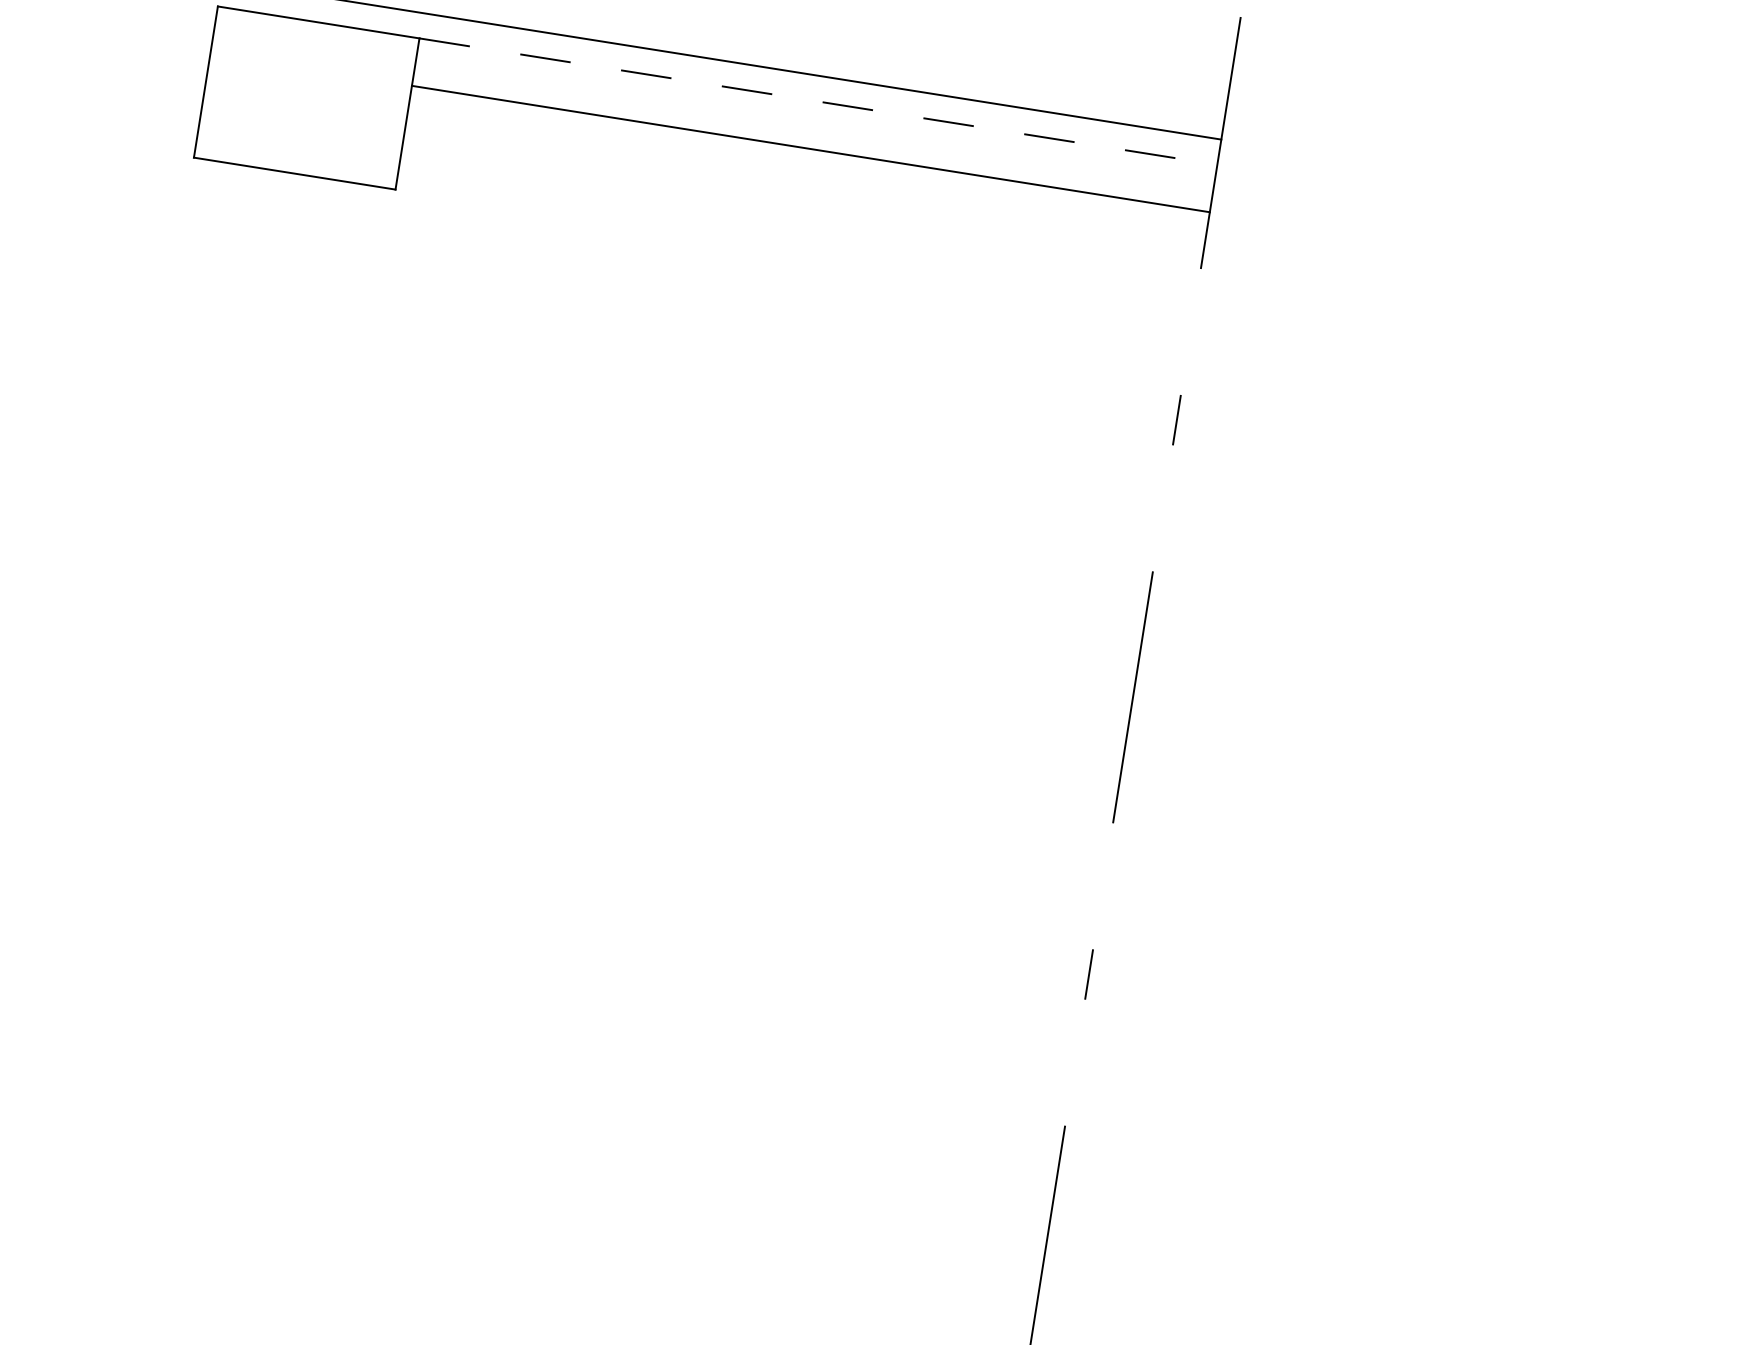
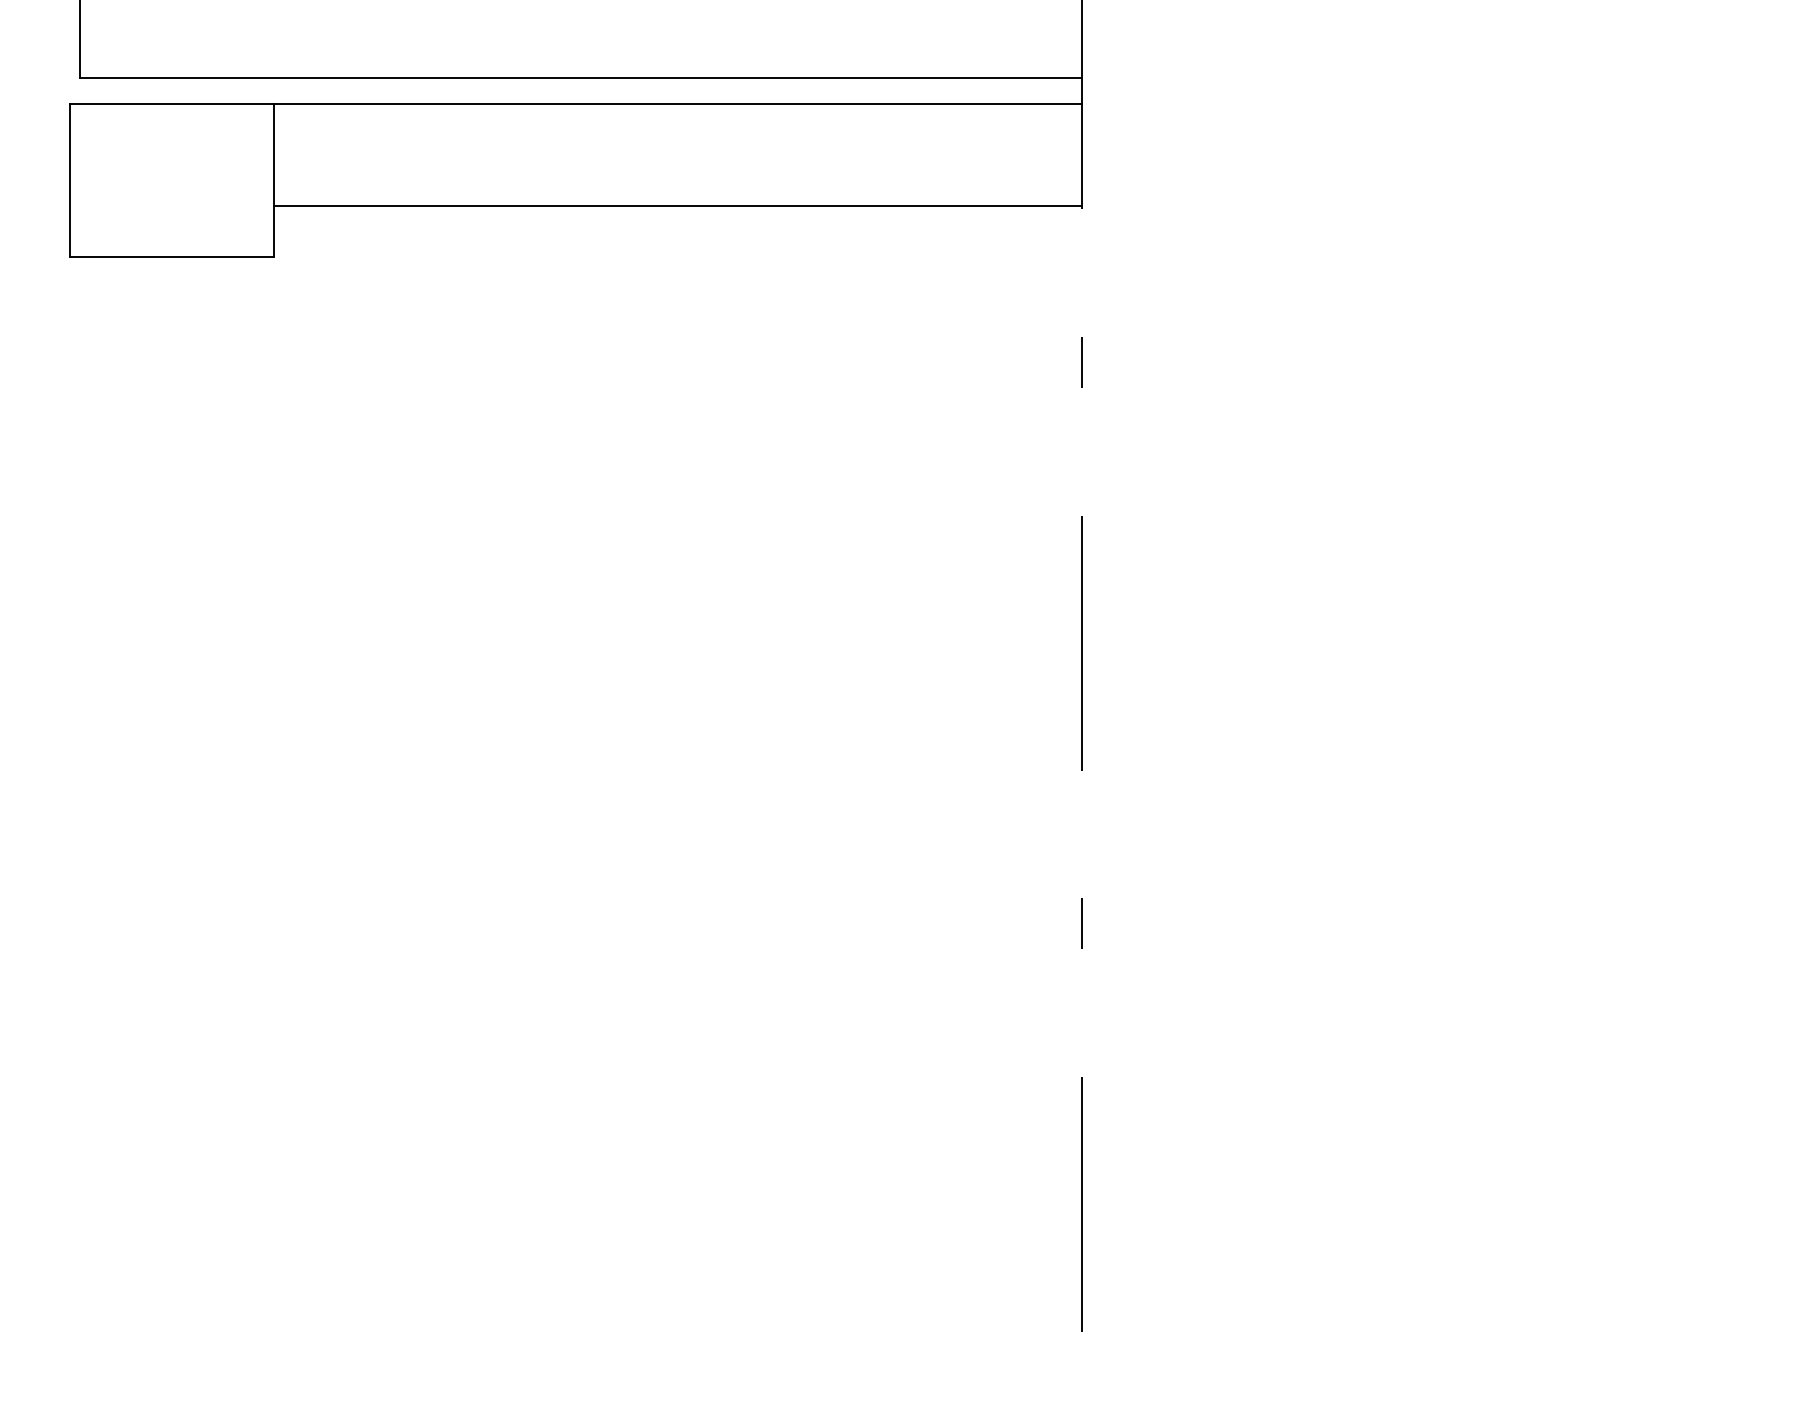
line: (818, 101) -> (677, 103), dashed -> solid
line: (810, 149) -> (677, 206), moved

